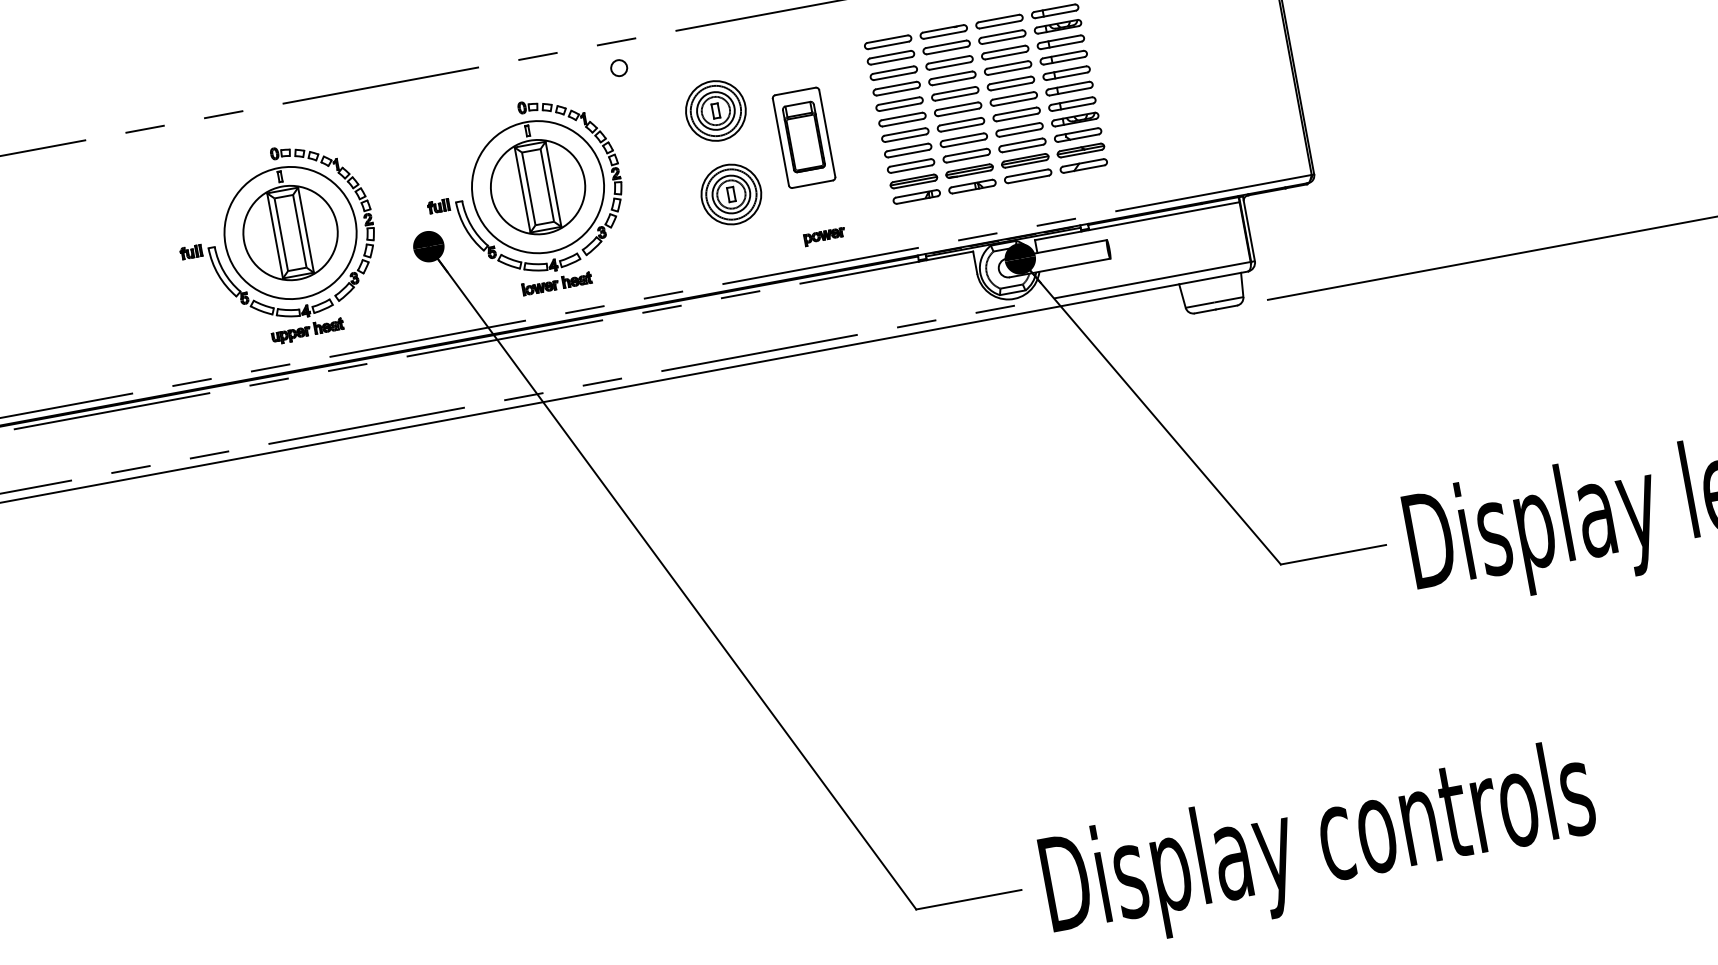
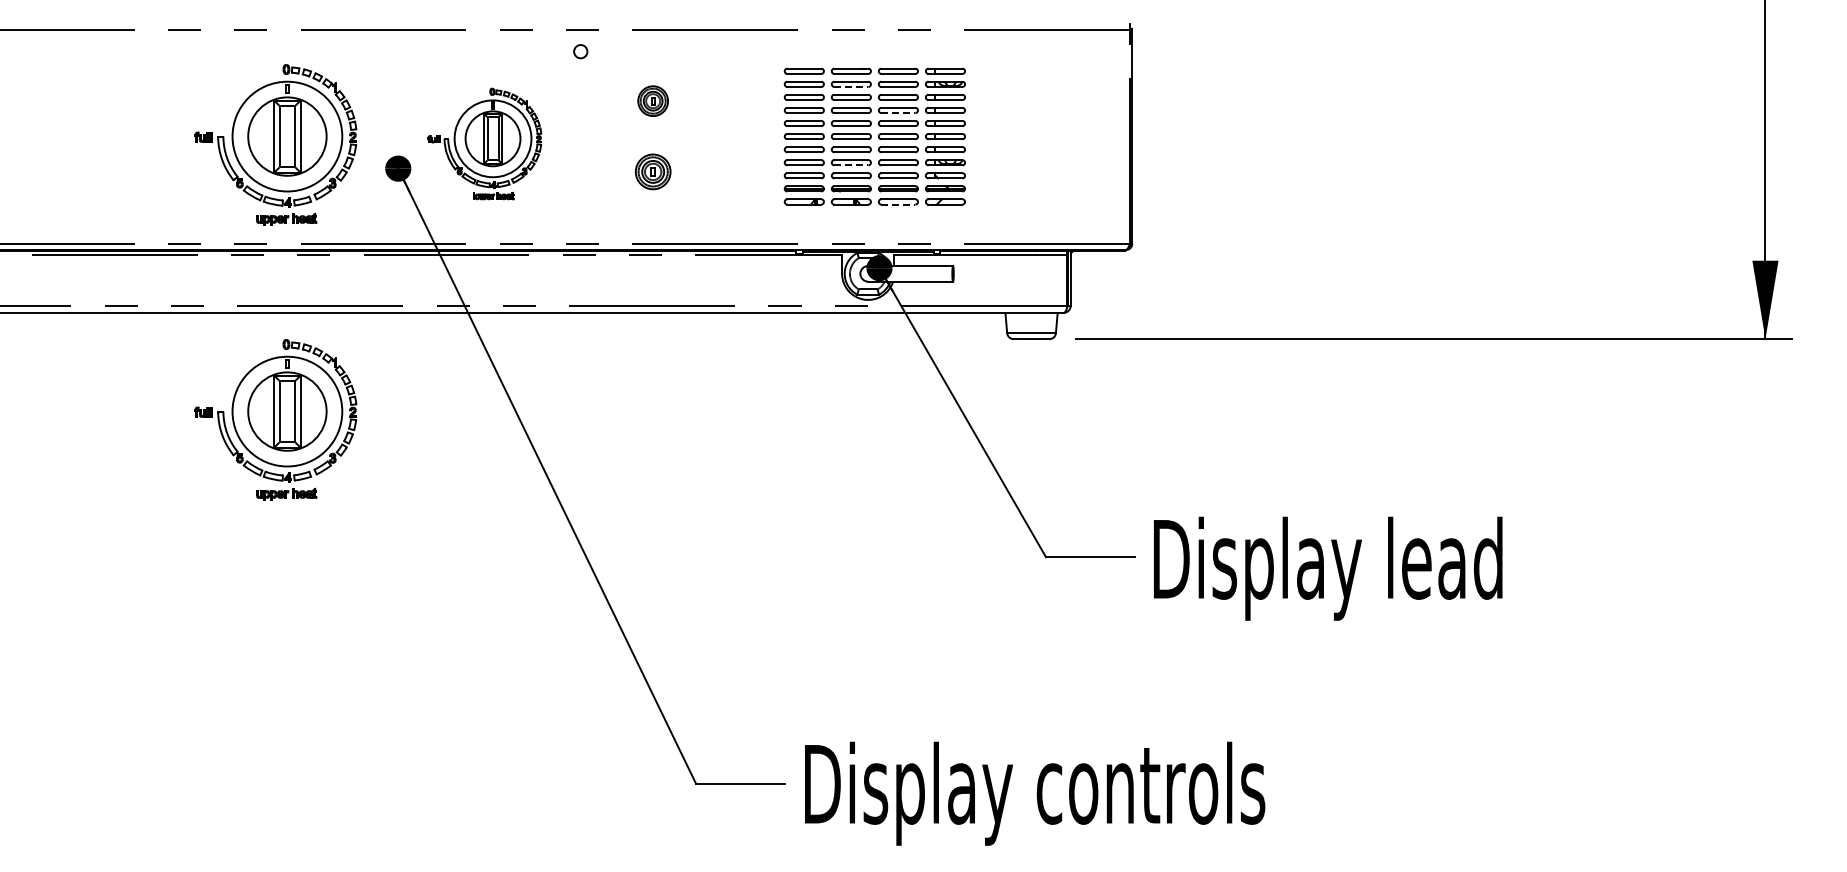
line: (947, 49) -> (851, 86), solid -> dashed
line: (1008, 71) -> (898, 113), solid -> dashed
part: (714, 110) -> (652, 100), size x0.6
part: (803, 137) -> (720, 136), removed
line: (964, 143) -> (851, 165), solid -> dashed
line: (1028, 179) -> (898, 204), solid -> dashed
part: (730, 194) -> (652, 171), size x0.7
part: (525, 197) -> (484, 143), size x0.7
part: (825, 236) -> (723, 220), removed
part: (338, 570) -> (275, 419), added

